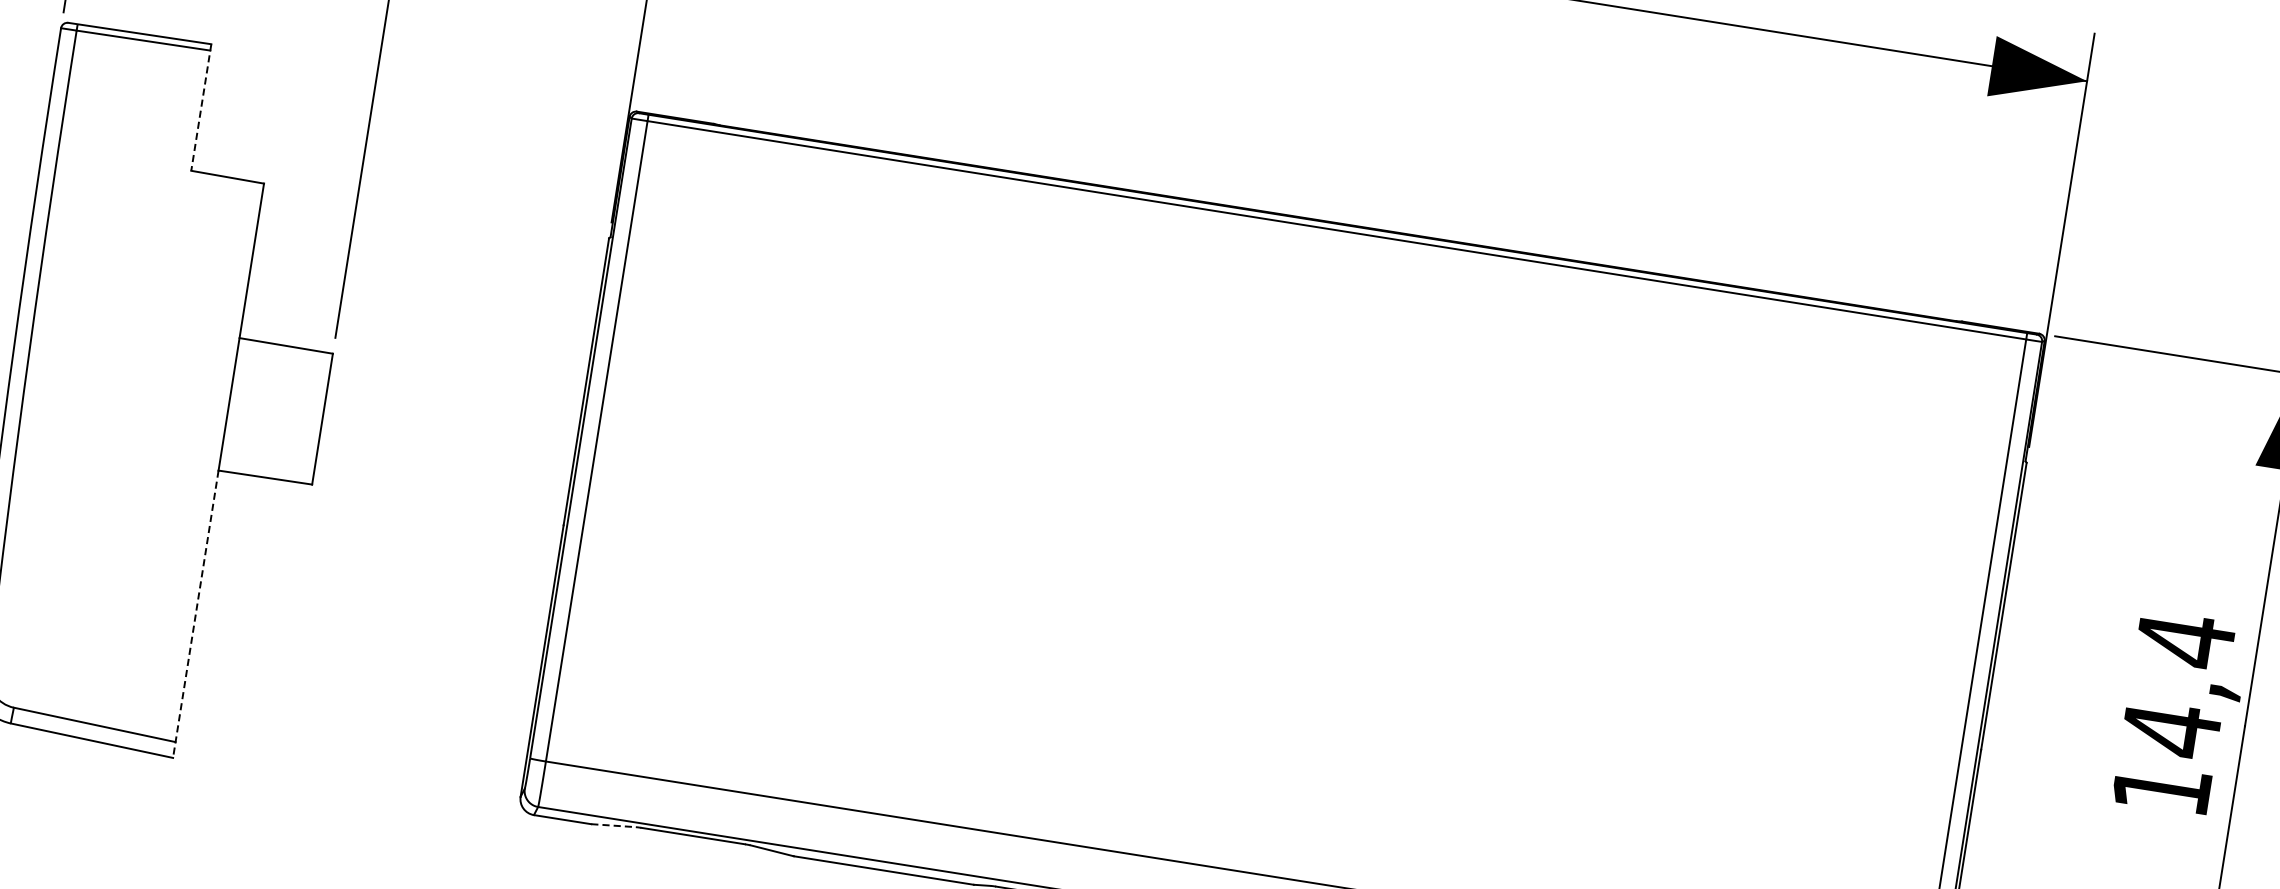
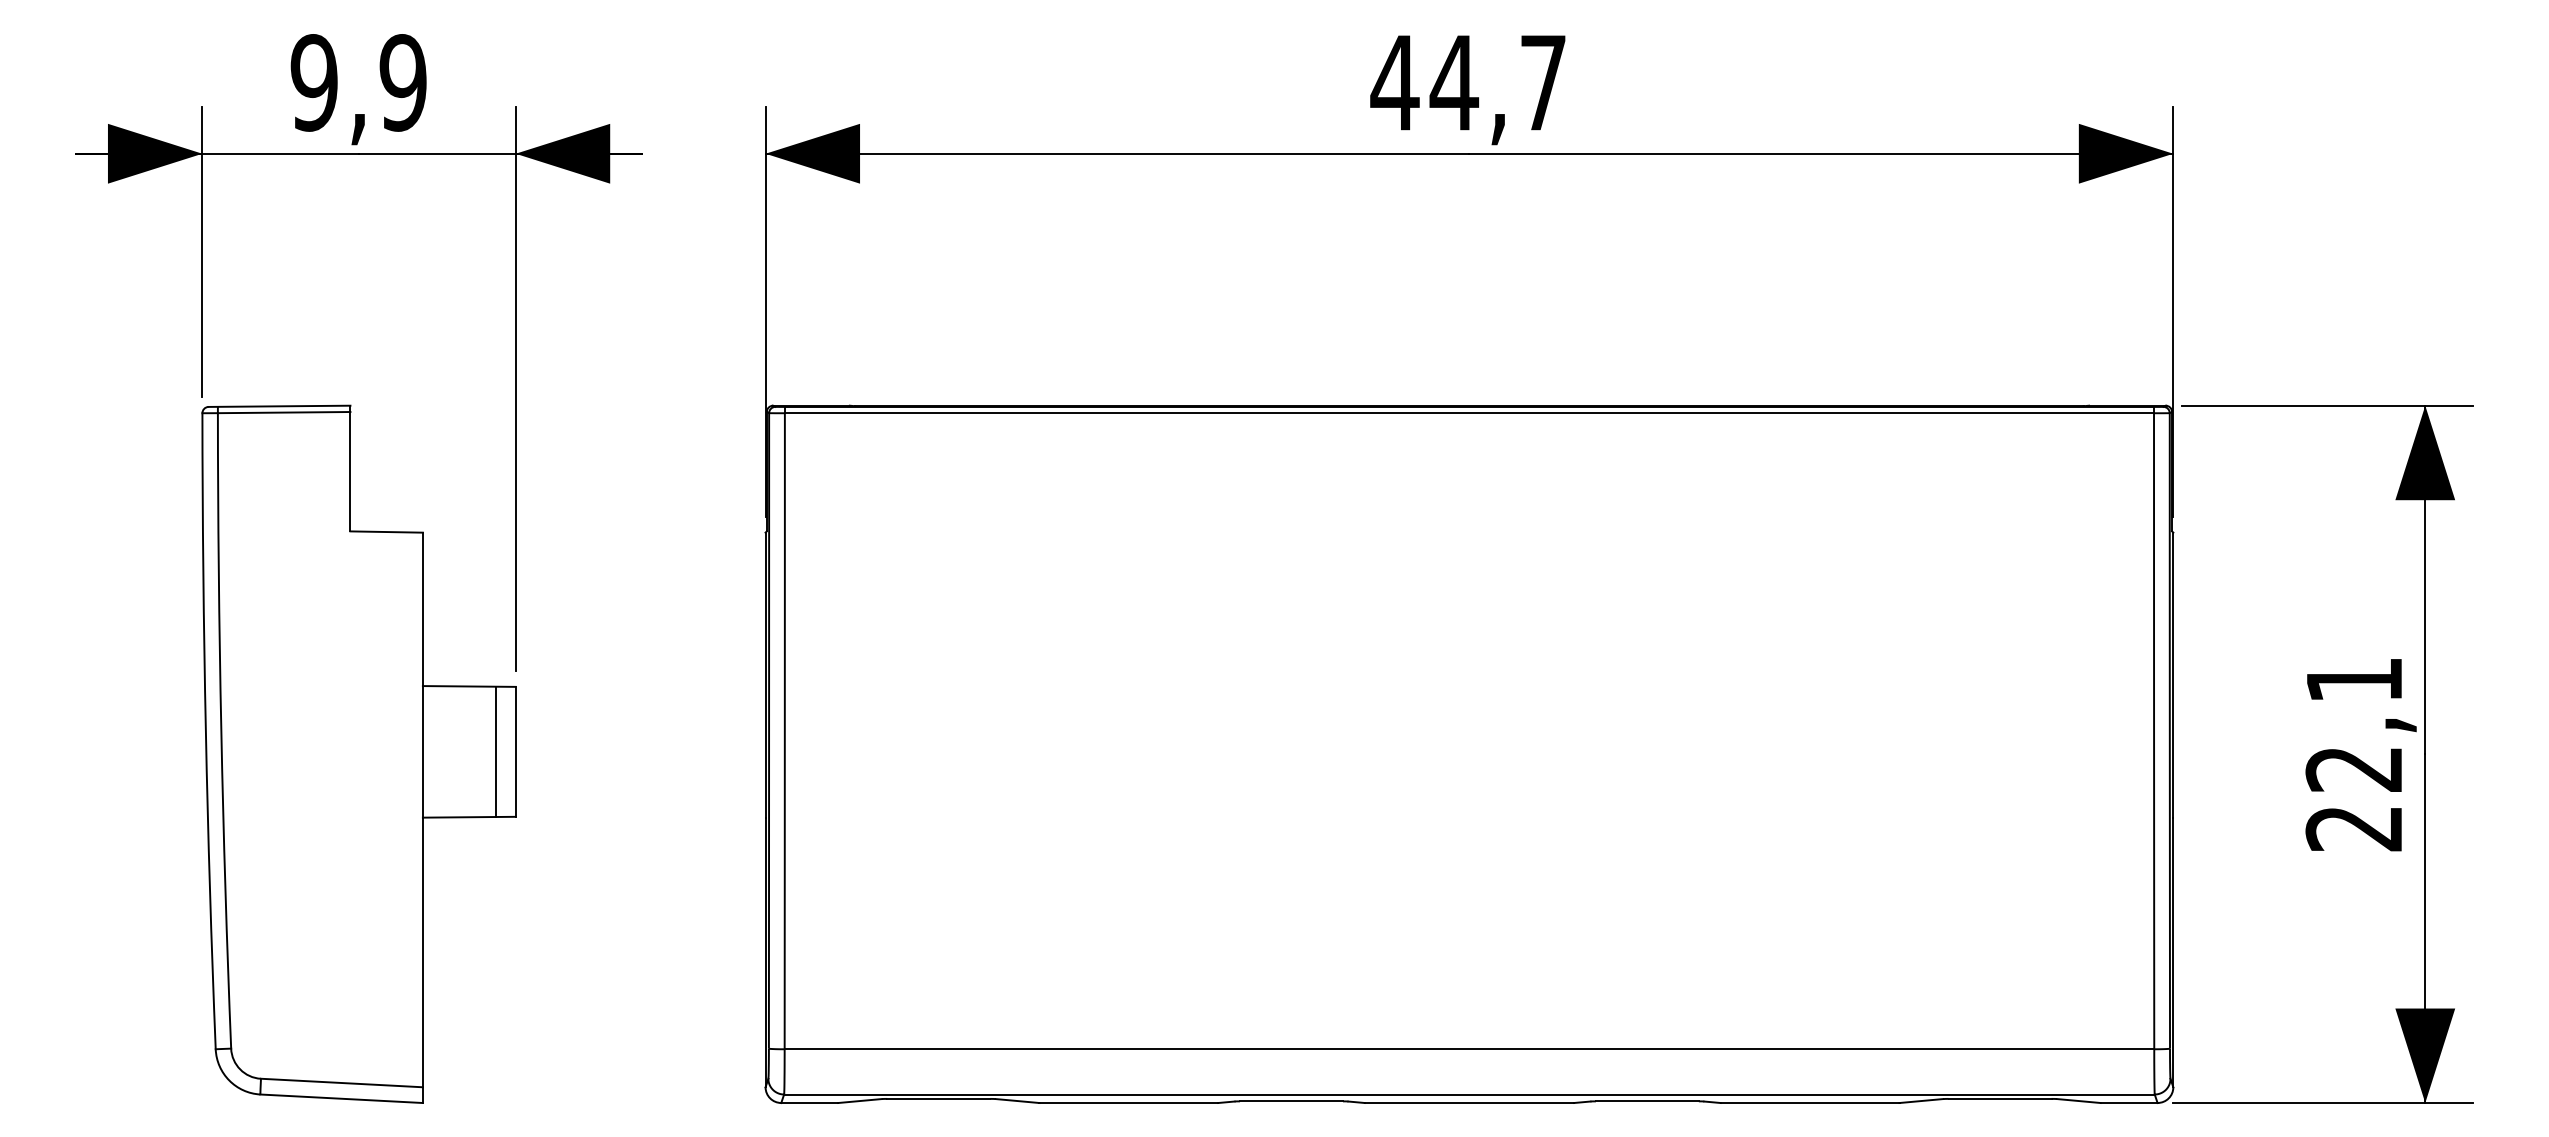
line: (201, 107) -> (350, 468), dashed -> solid
line: (302, 415) -> (495, 751), added
line: (195, 614) -> (422, 960), dashed -> solid
text: (2172, 713) -> (2353, 753), 14,4 -> 22,1
line: (613, 826) -> (860, 1101), dashed -> solid

